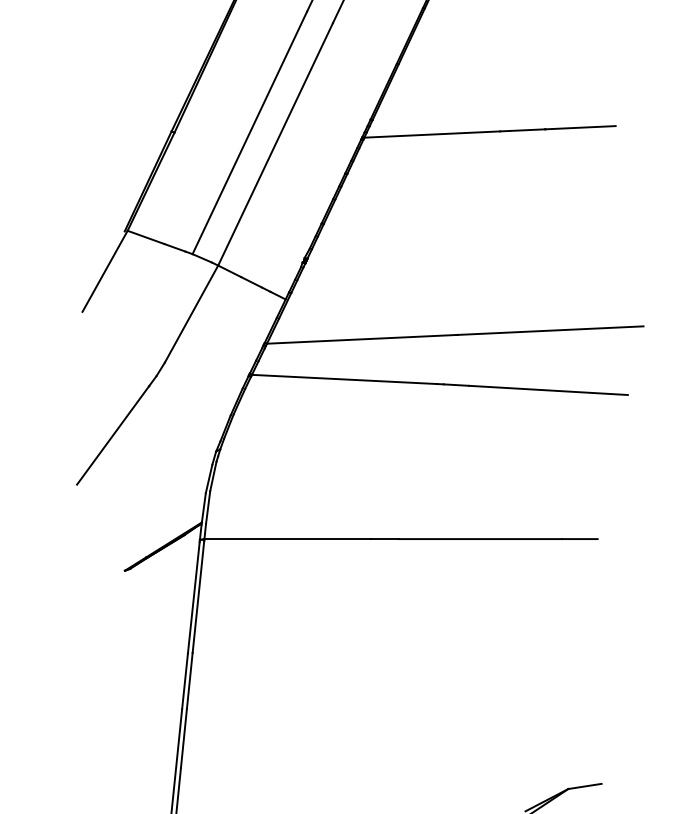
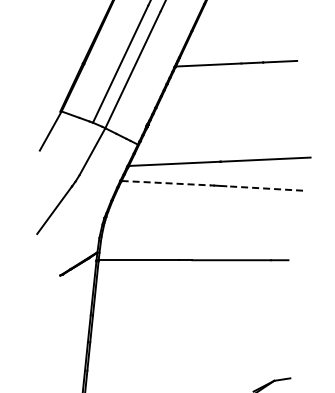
line: (344, 380) -> (166, 183), solid -> dashed
line: (548, 390) -> (264, 188), solid -> dashed

